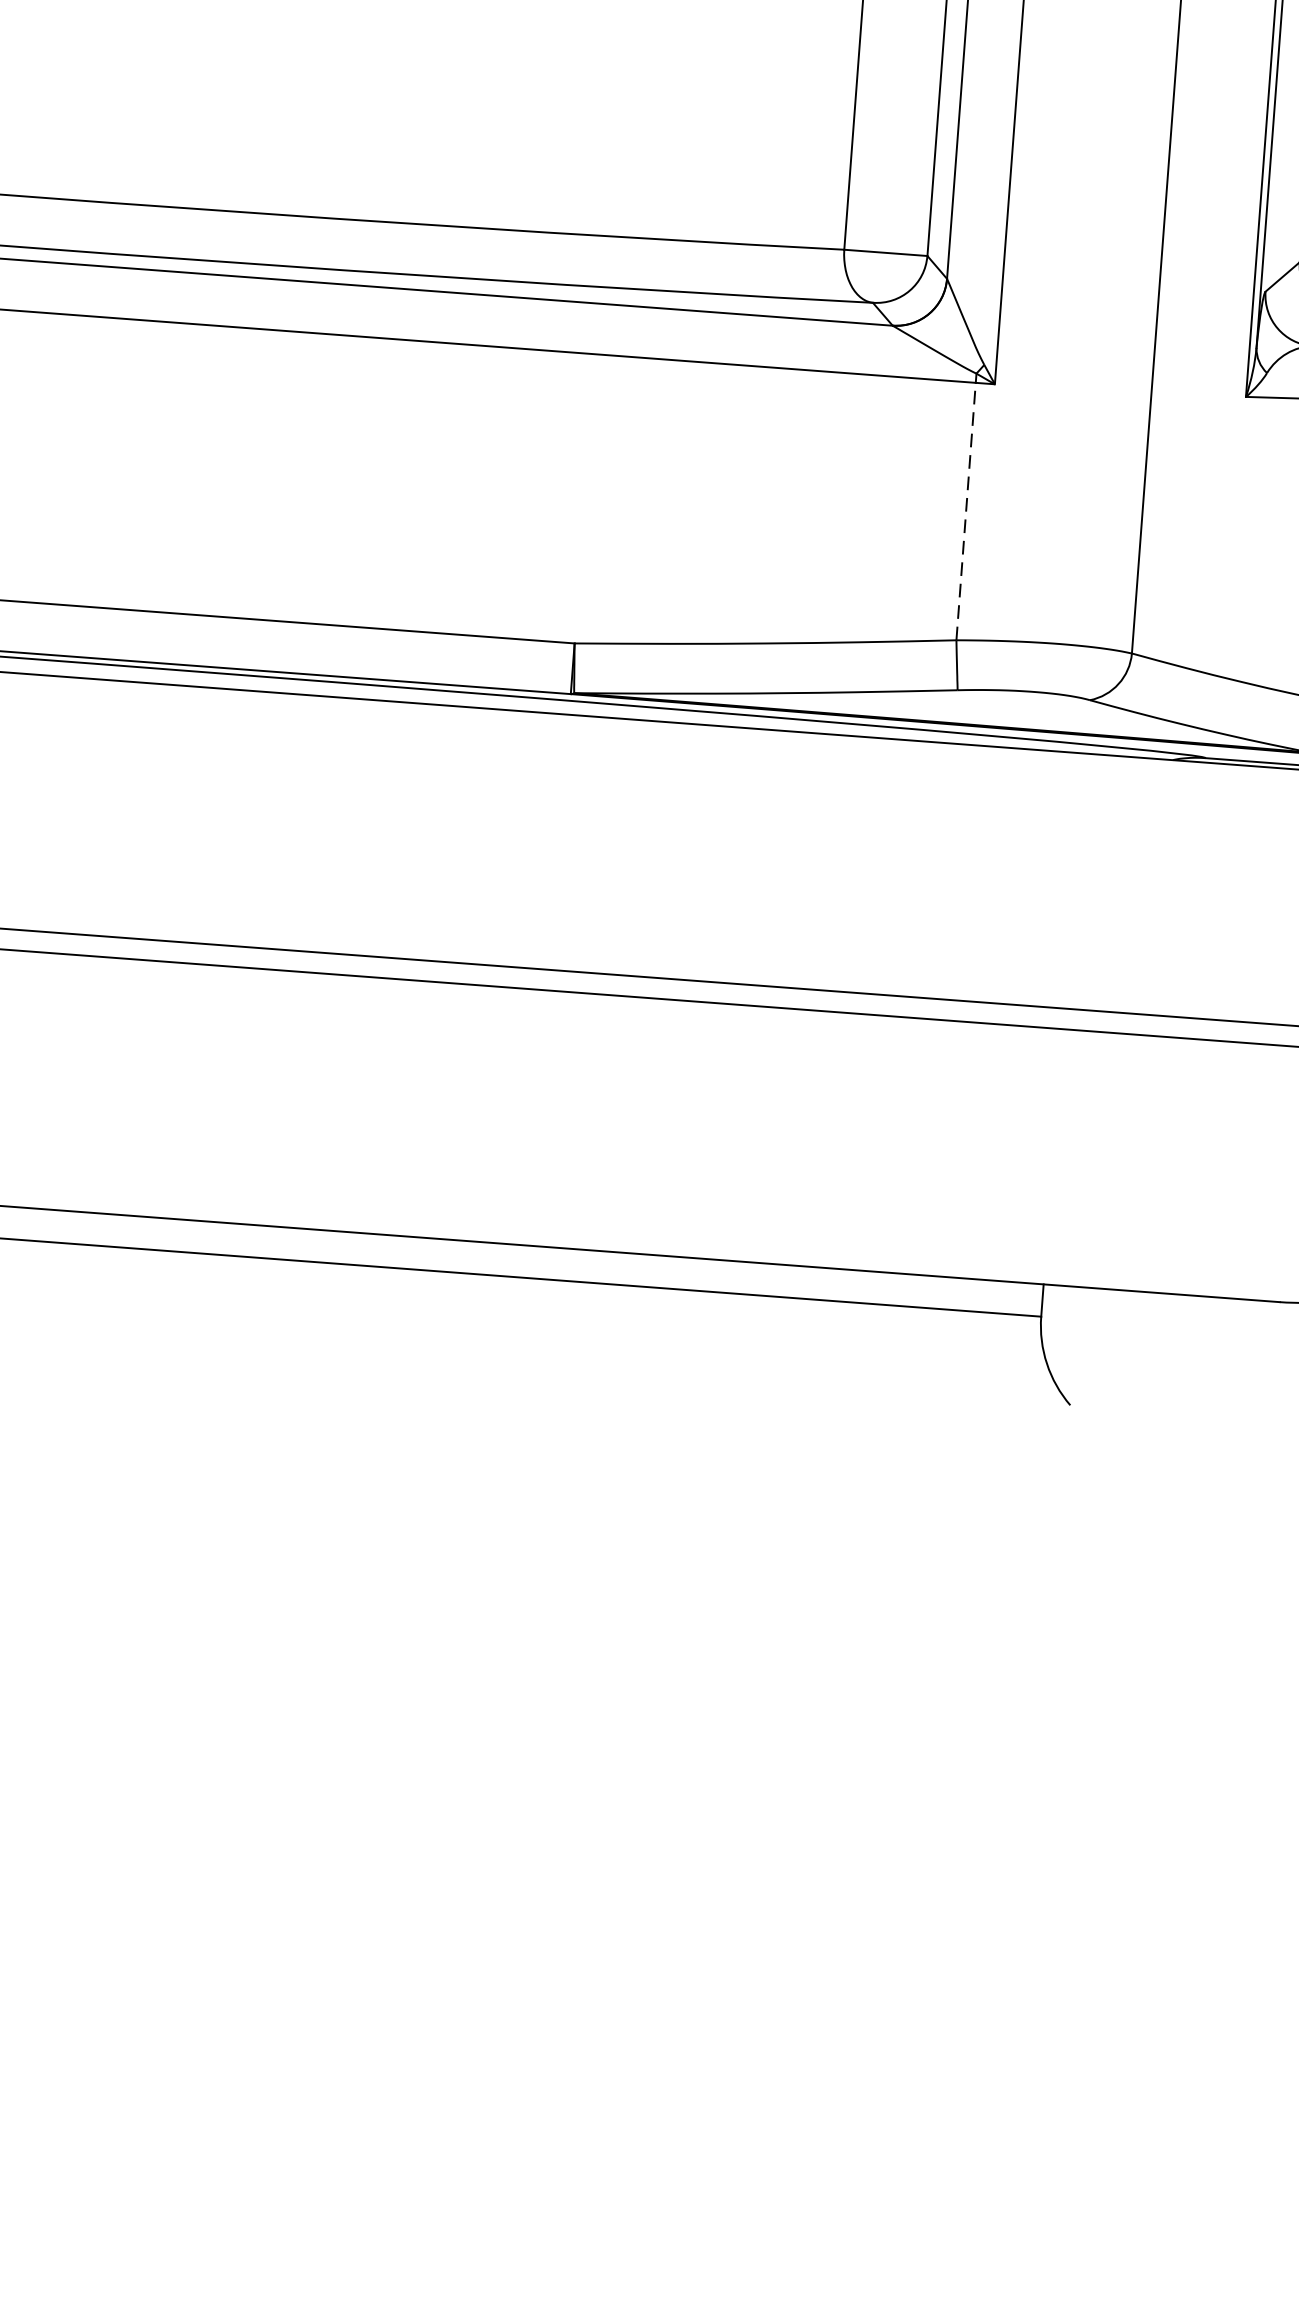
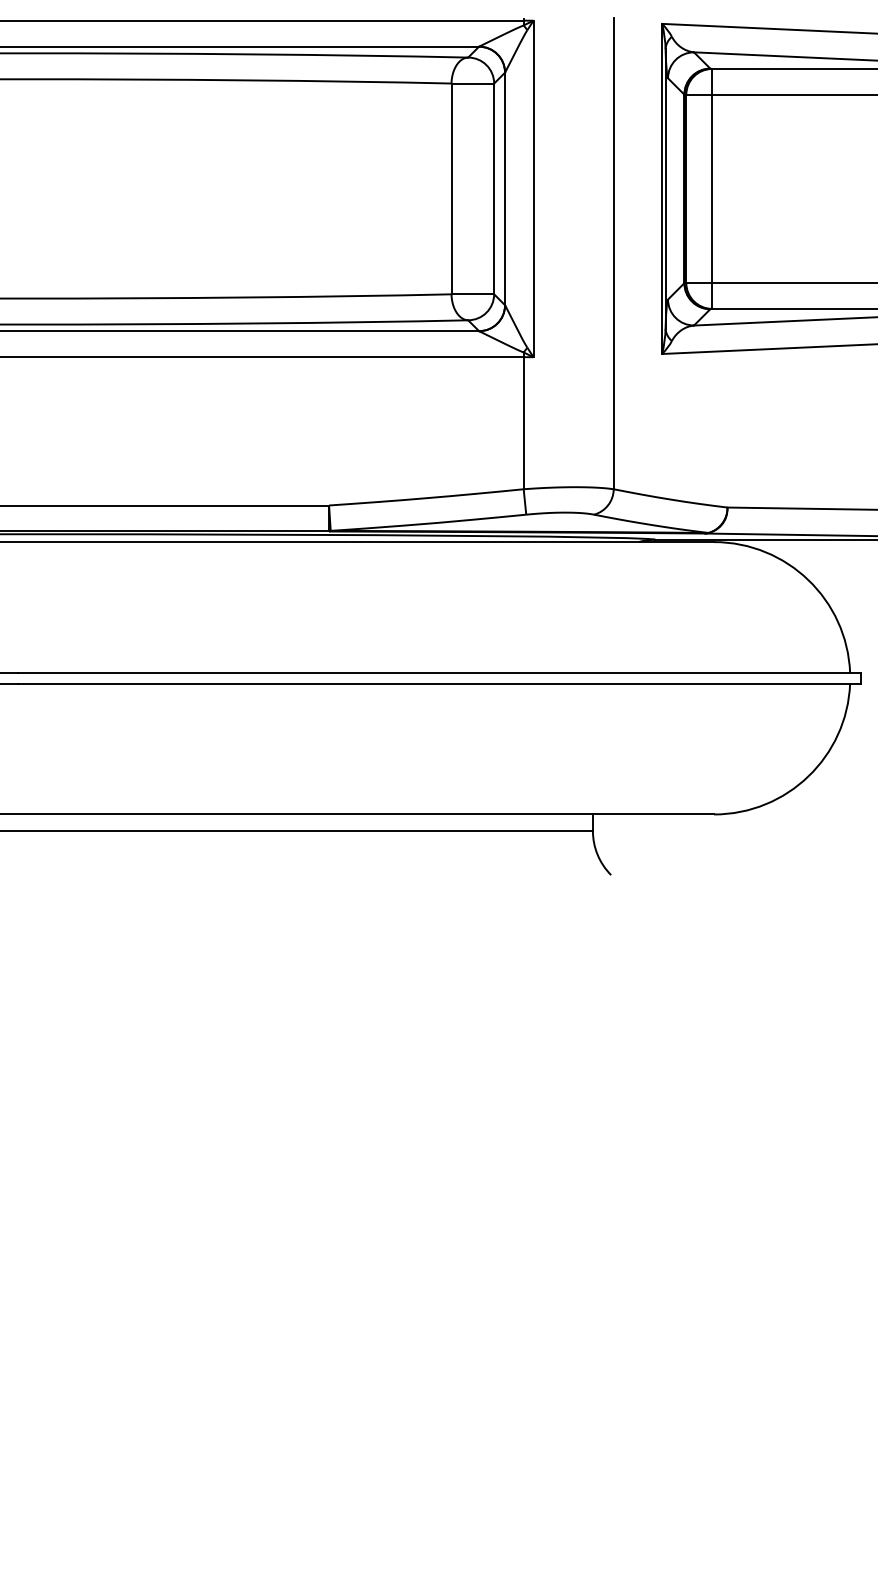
line: (965, 510) -> (523, 422), dashed -> solid

